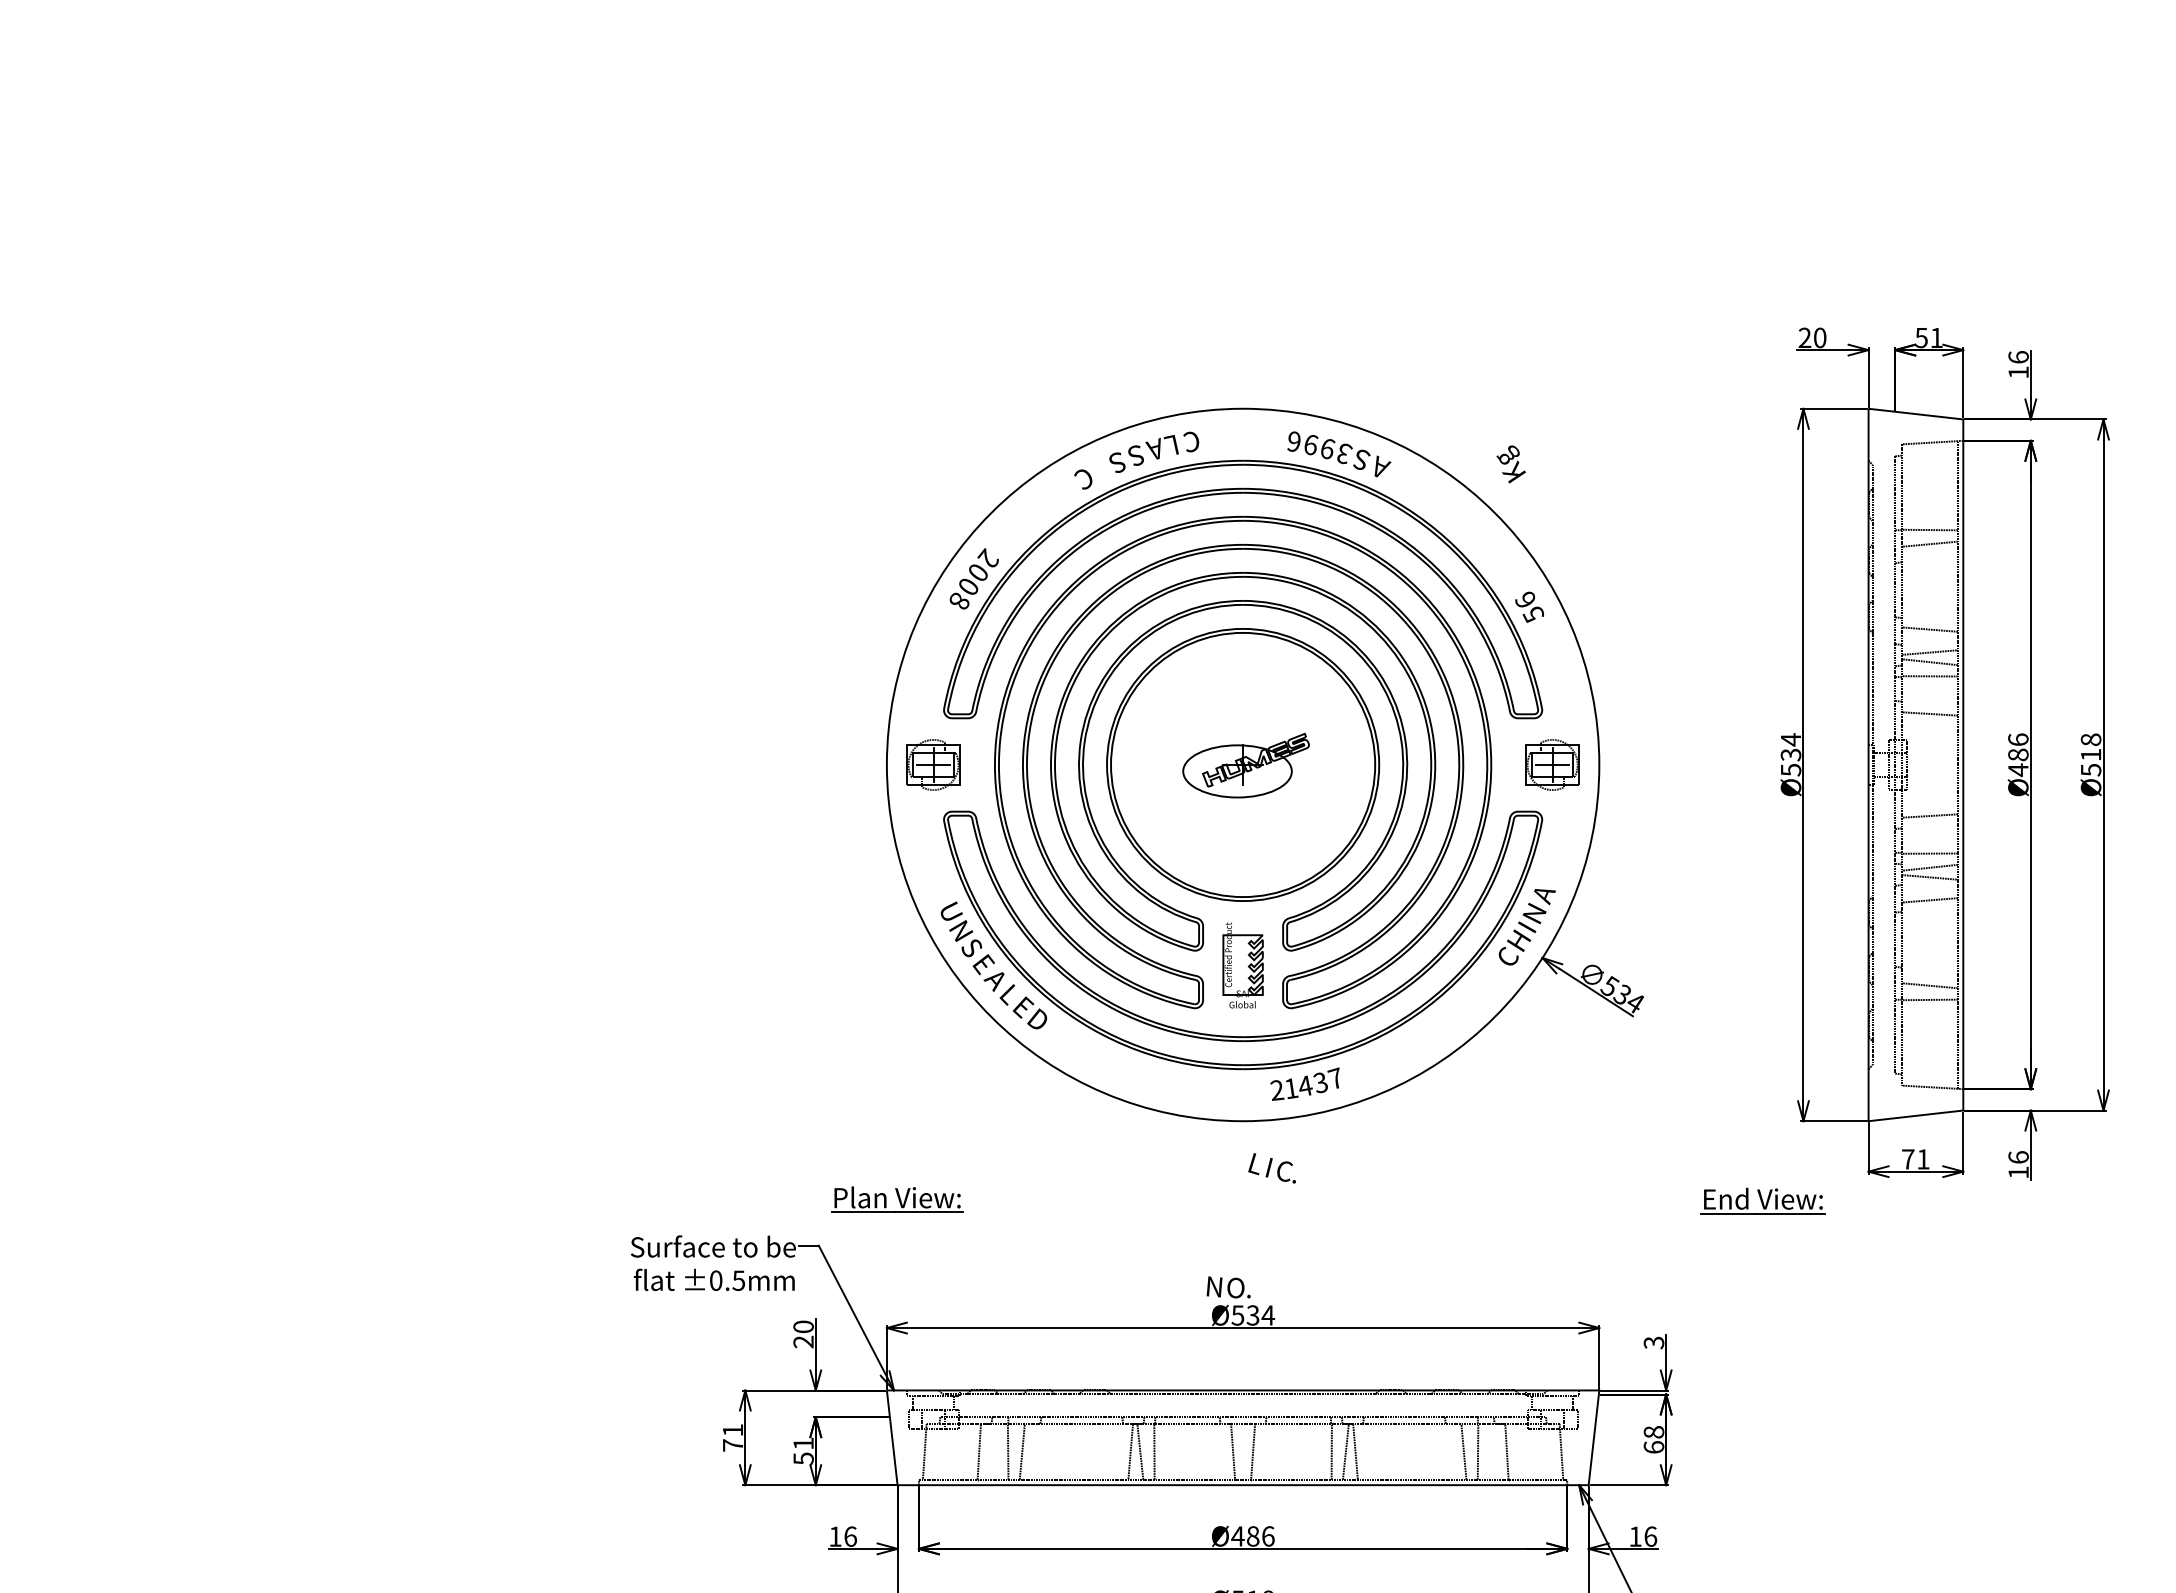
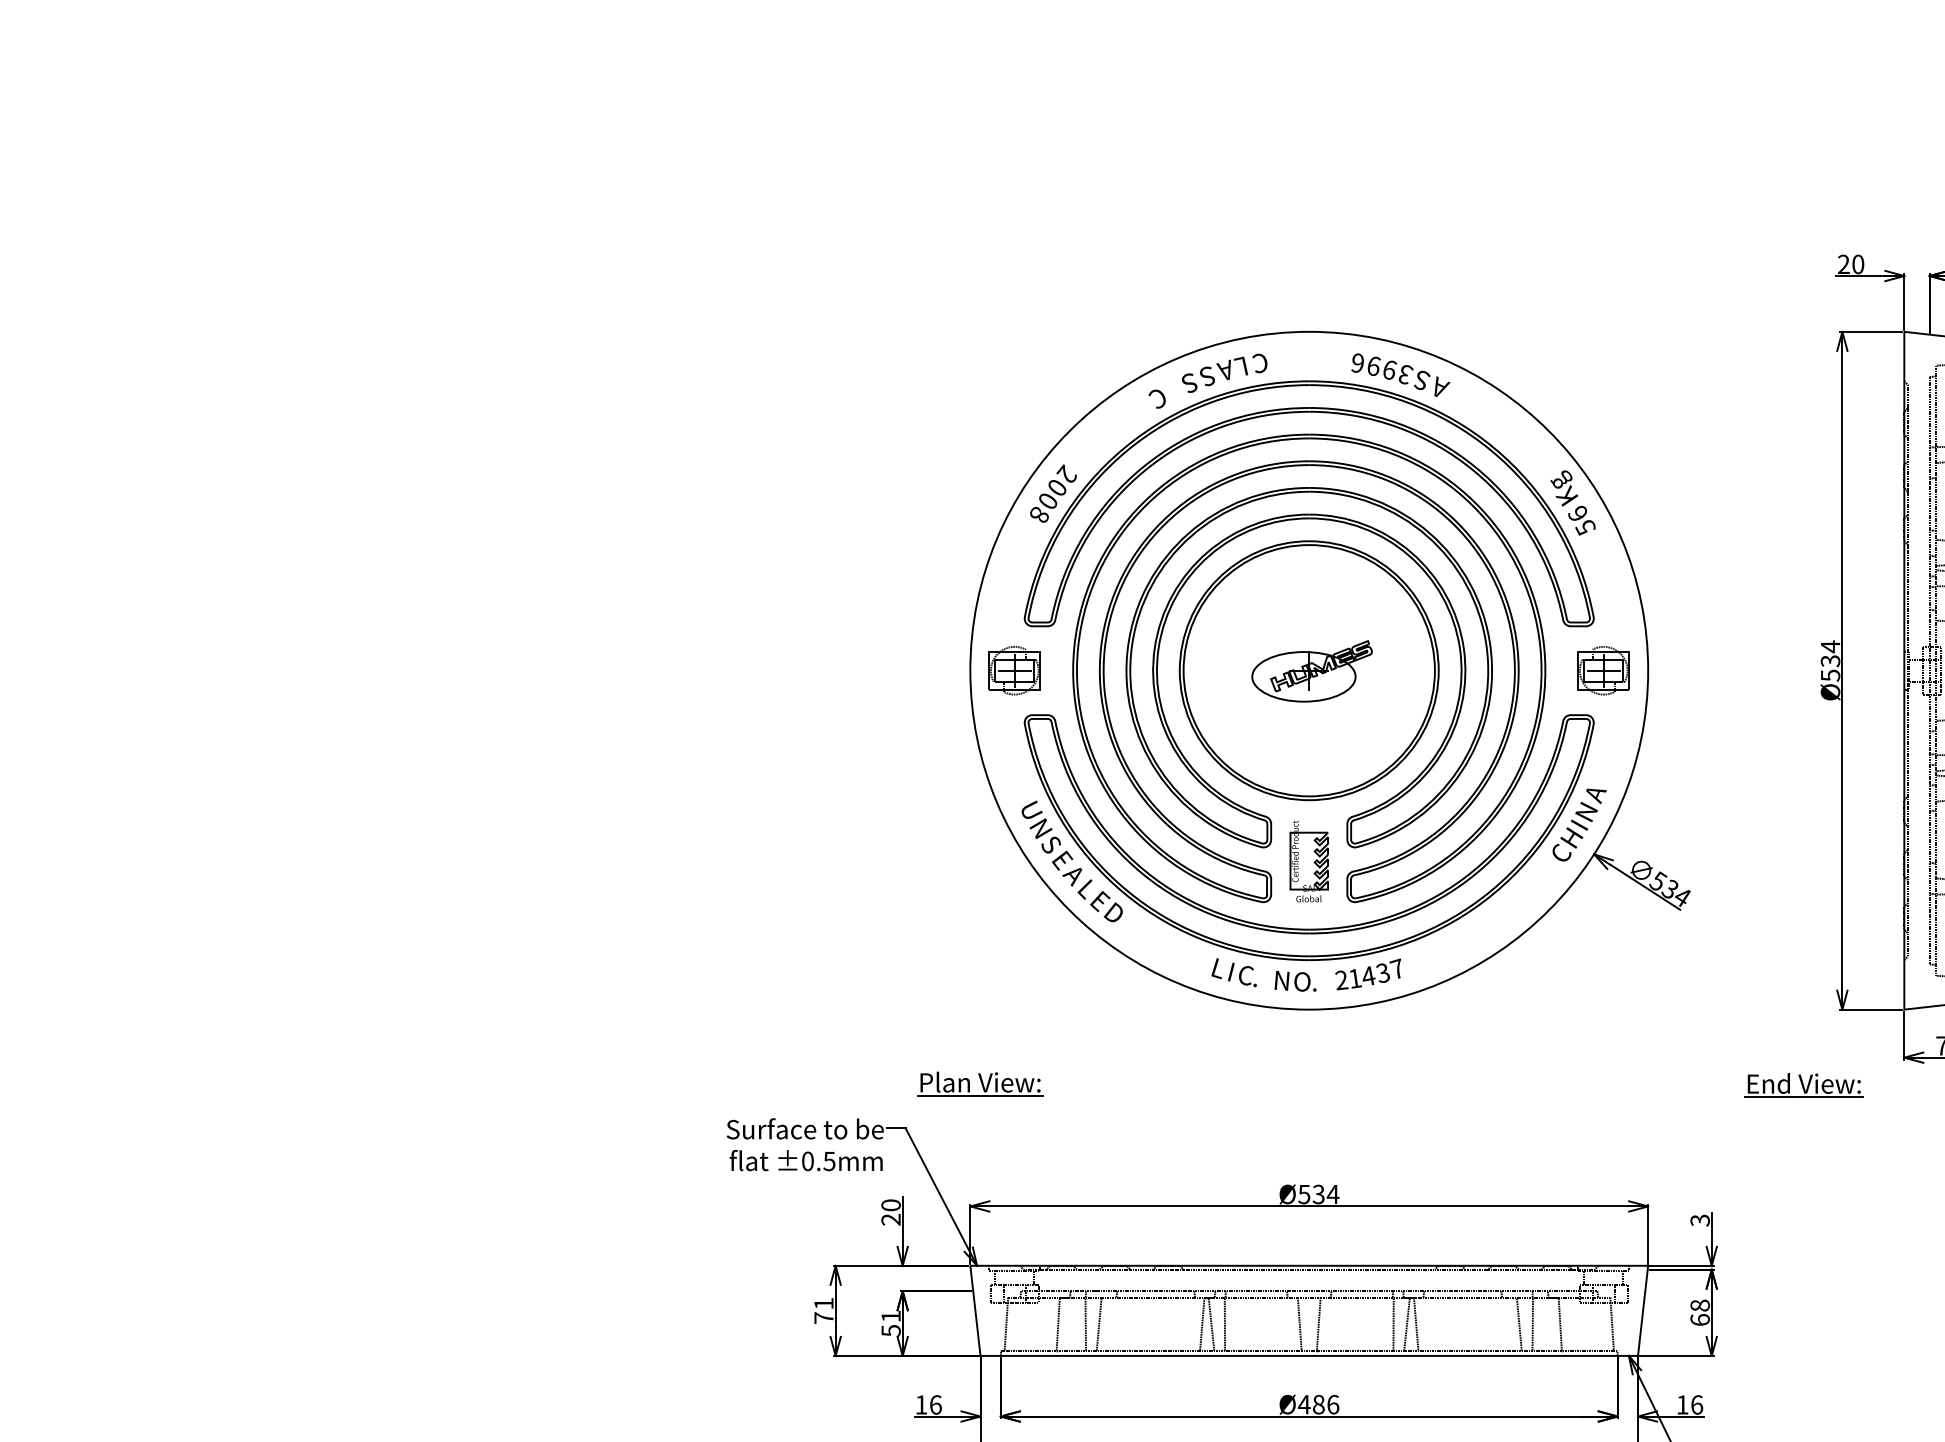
text: (1510, 464) -> (1563, 488), moved
text: (1271, 1168) -> (1233, 972), moved
text: (1228, 1287) -> (1295, 981), moved

